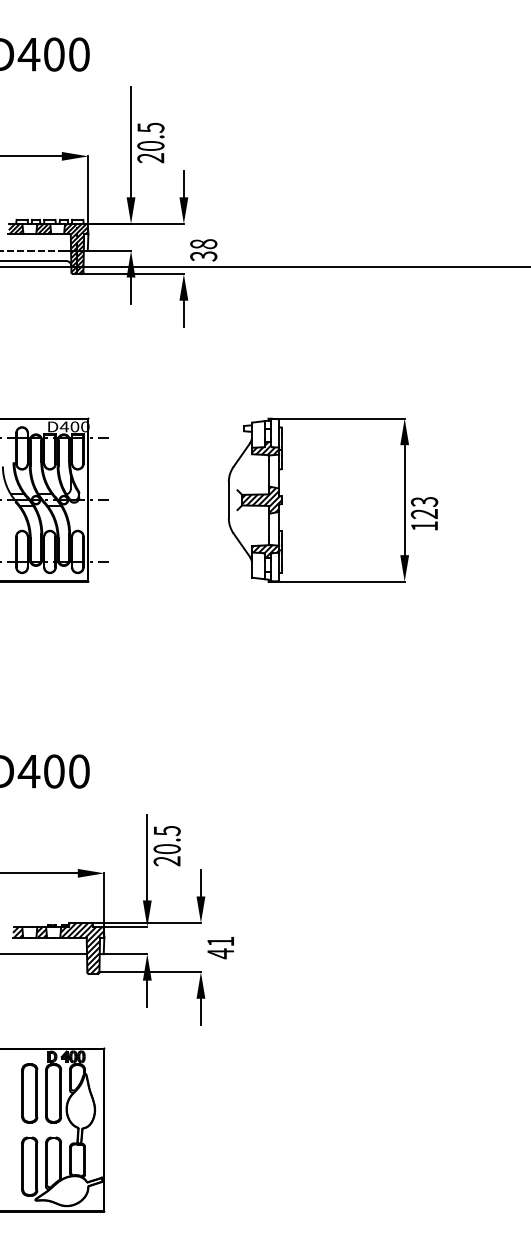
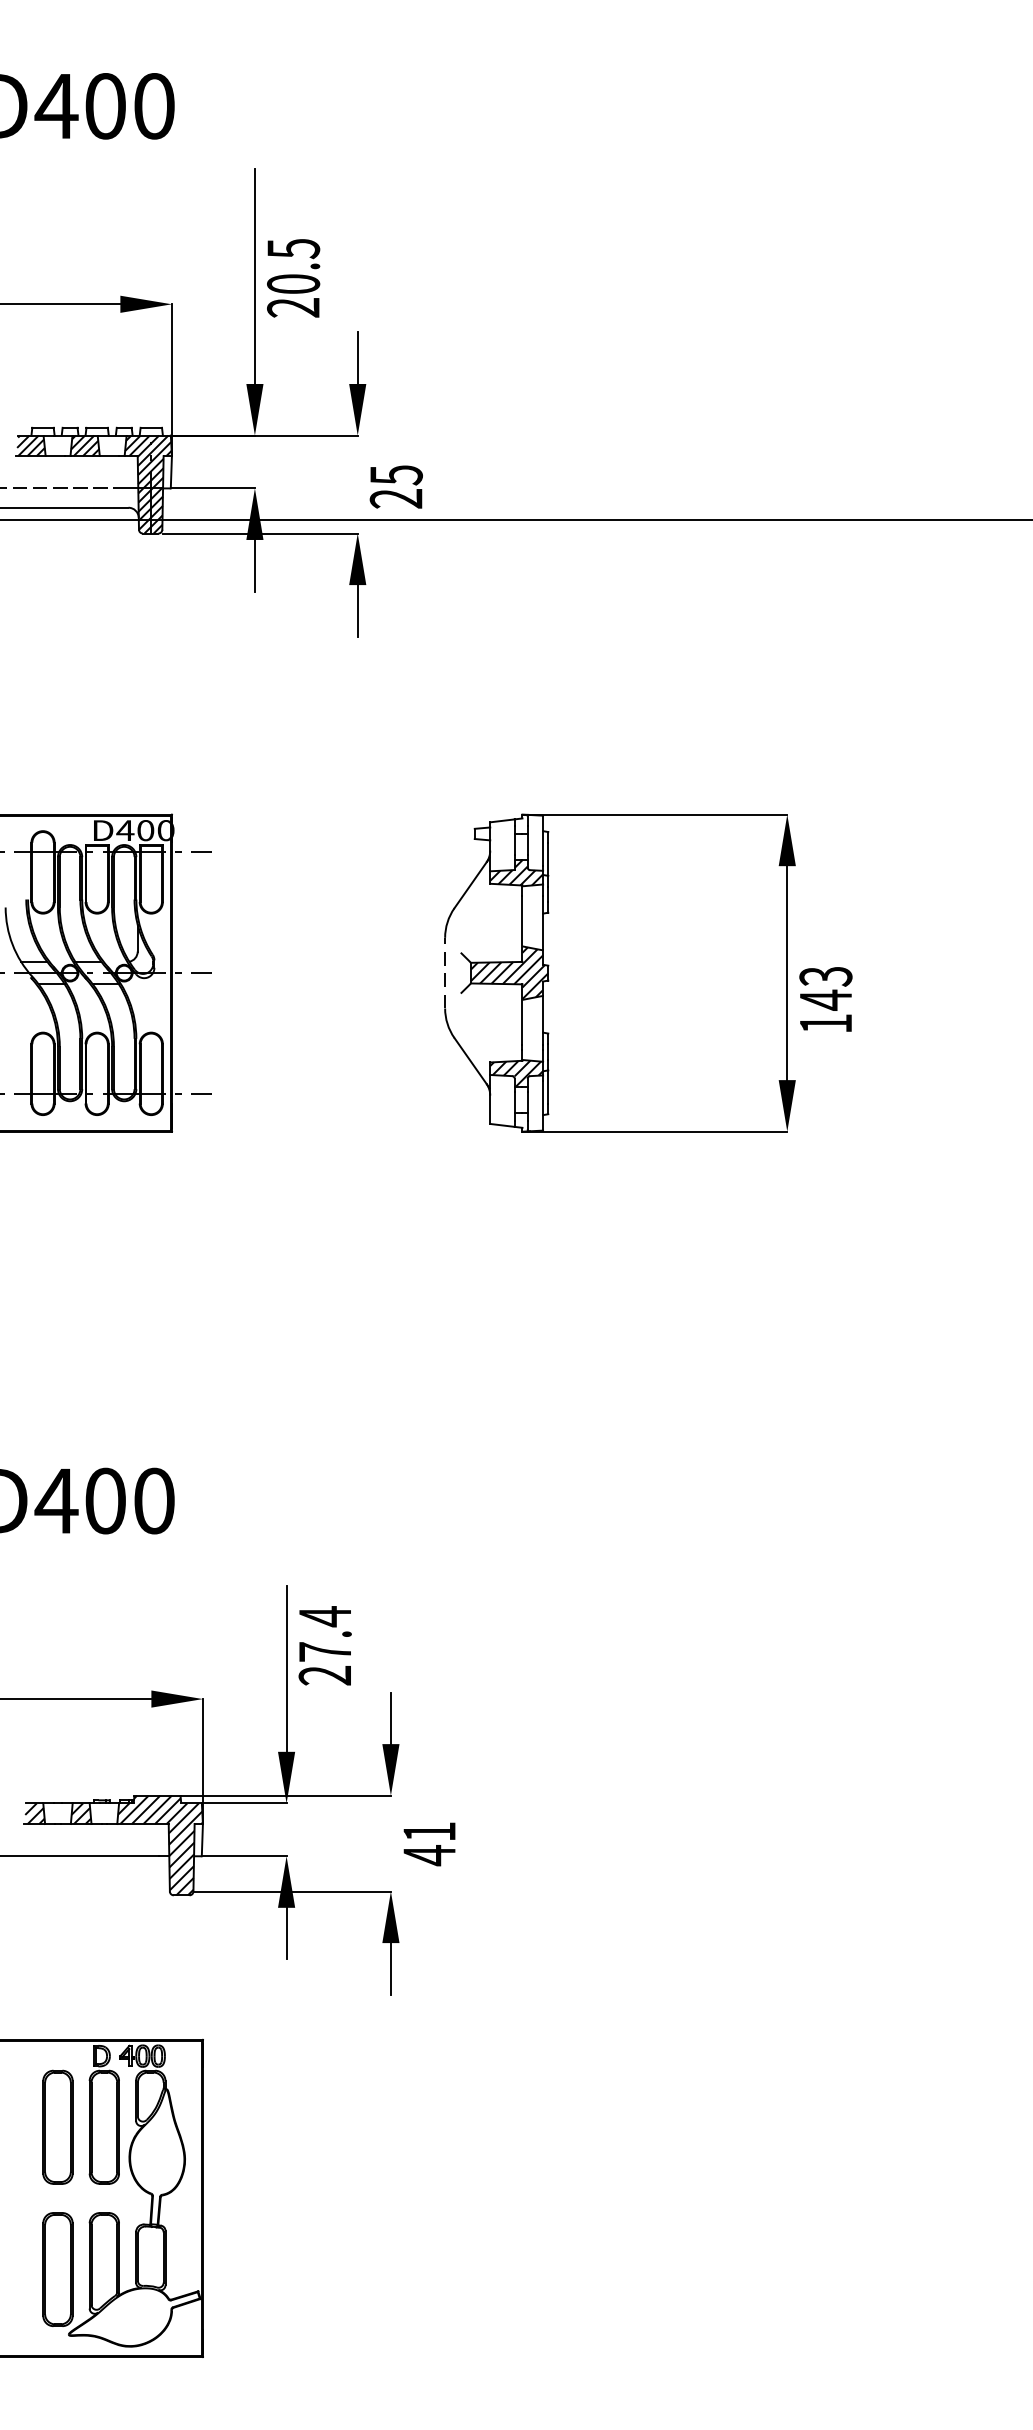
text: (203, 250) -> (395, 487), 38 -> 25
line: (228, 499) -> (444, 971), solid -> dashed
text: (423, 513) -> (823, 999), 123 -> 143
text: (166, 839) -> (323, 1633), 20.5 -> 27.4

